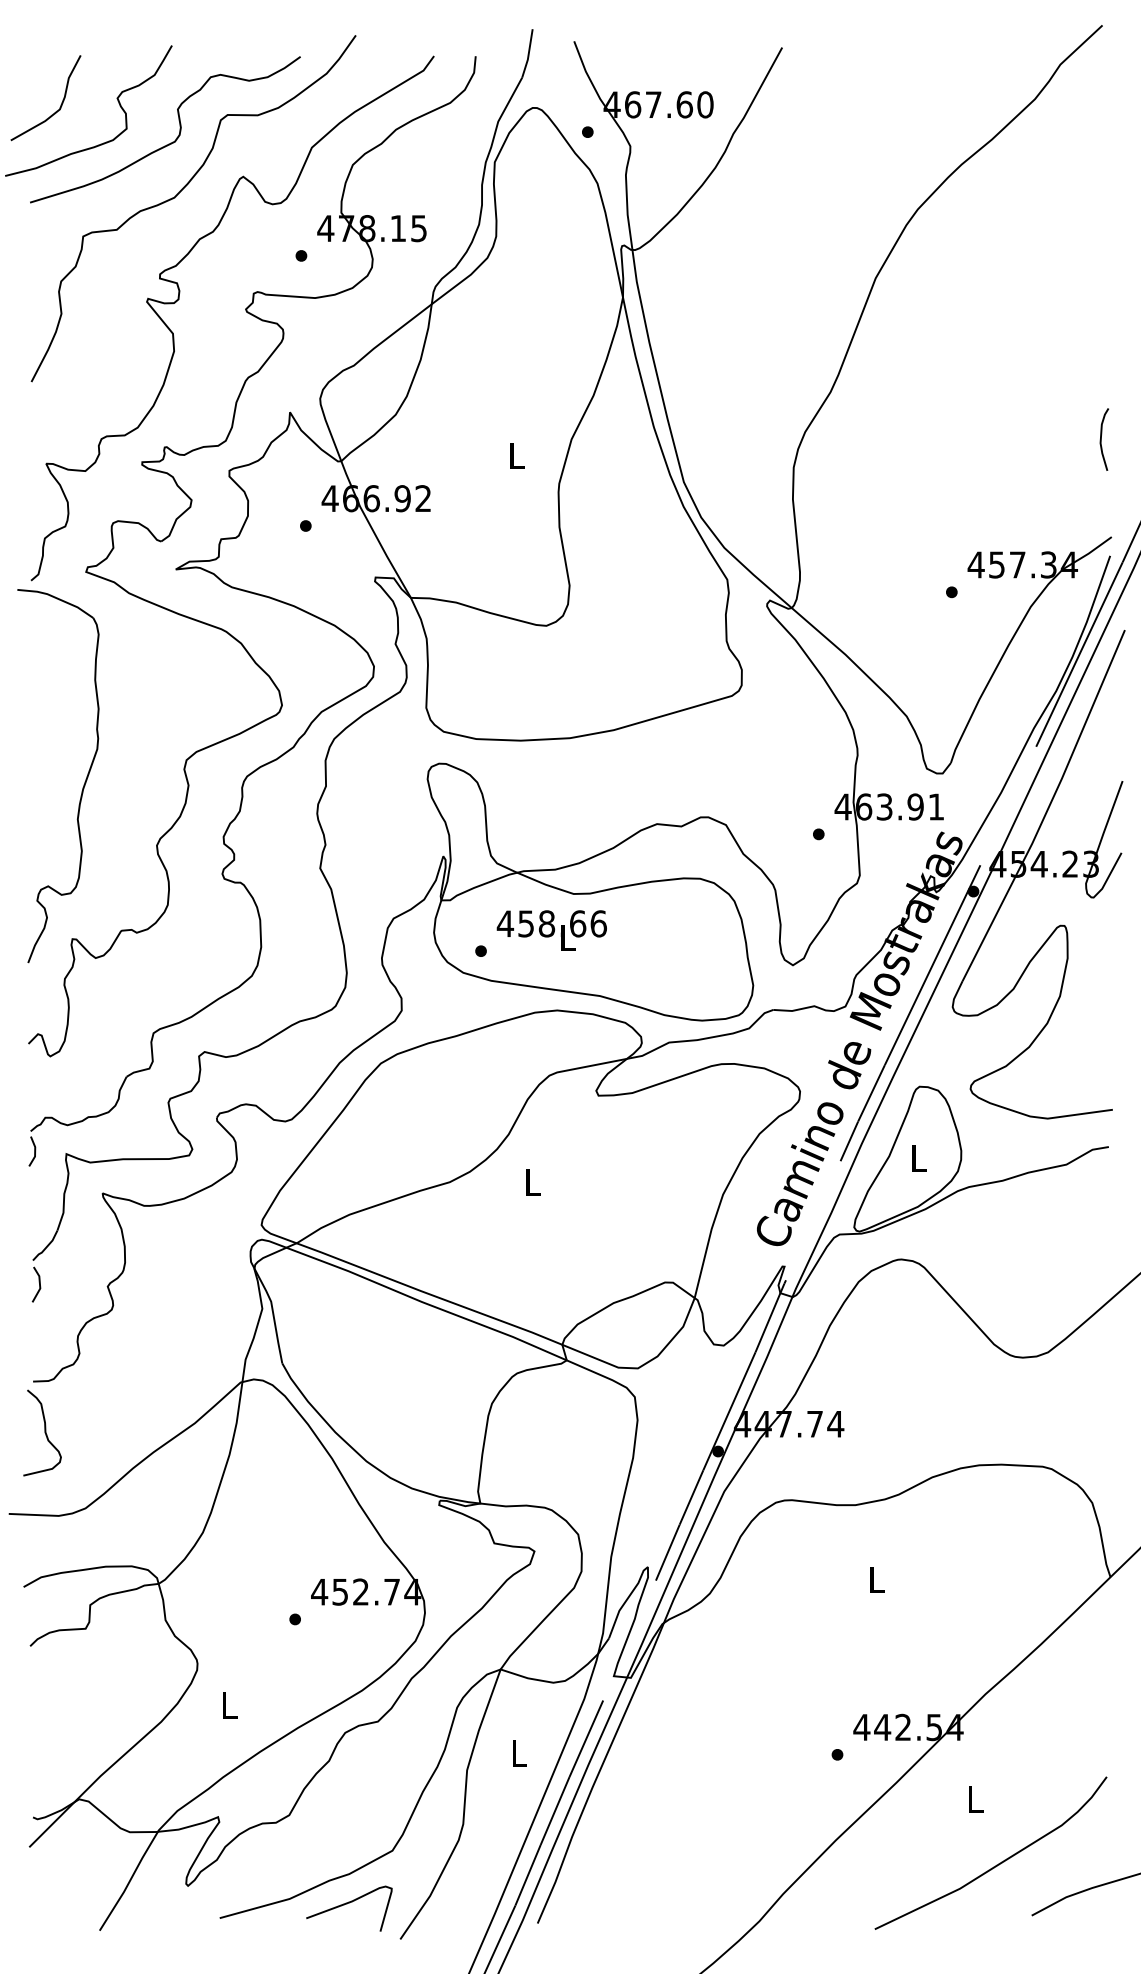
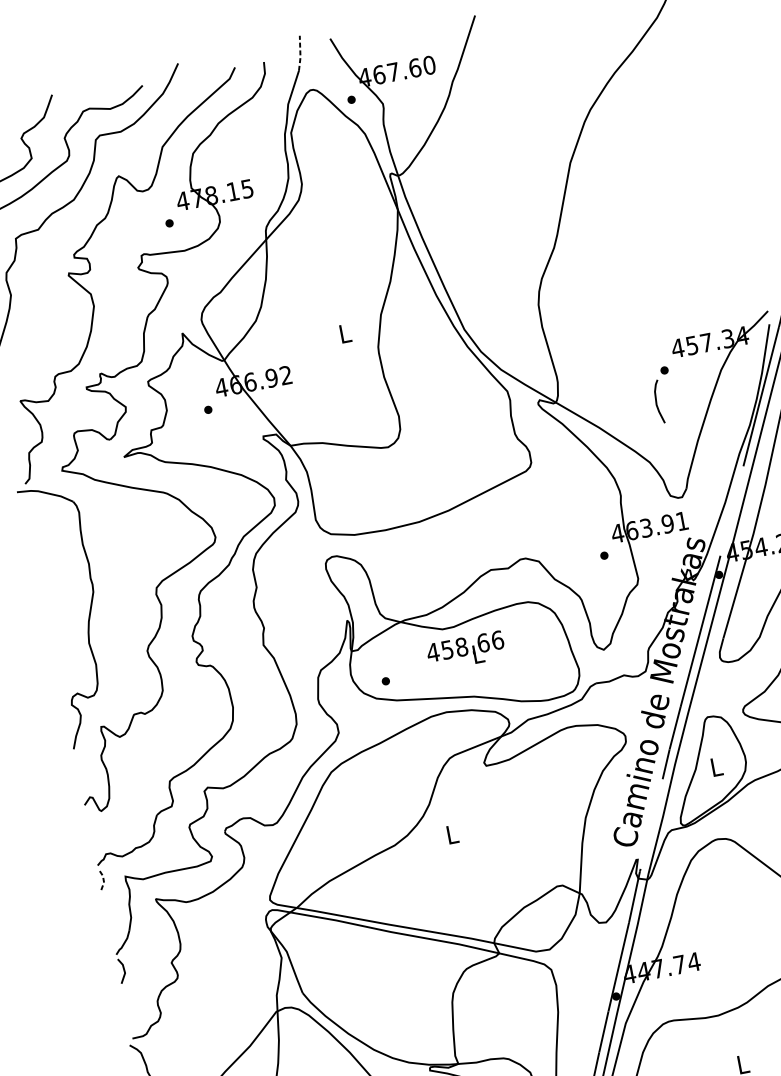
line: (528, 53) -> (300, 53), solid -> dashed
curve: (1101, 439) -> (656, 402), moved
text: (551, 930) -> (465, 651), moved
line: (35, 1151) -> (103, 878), solid -> dashed

